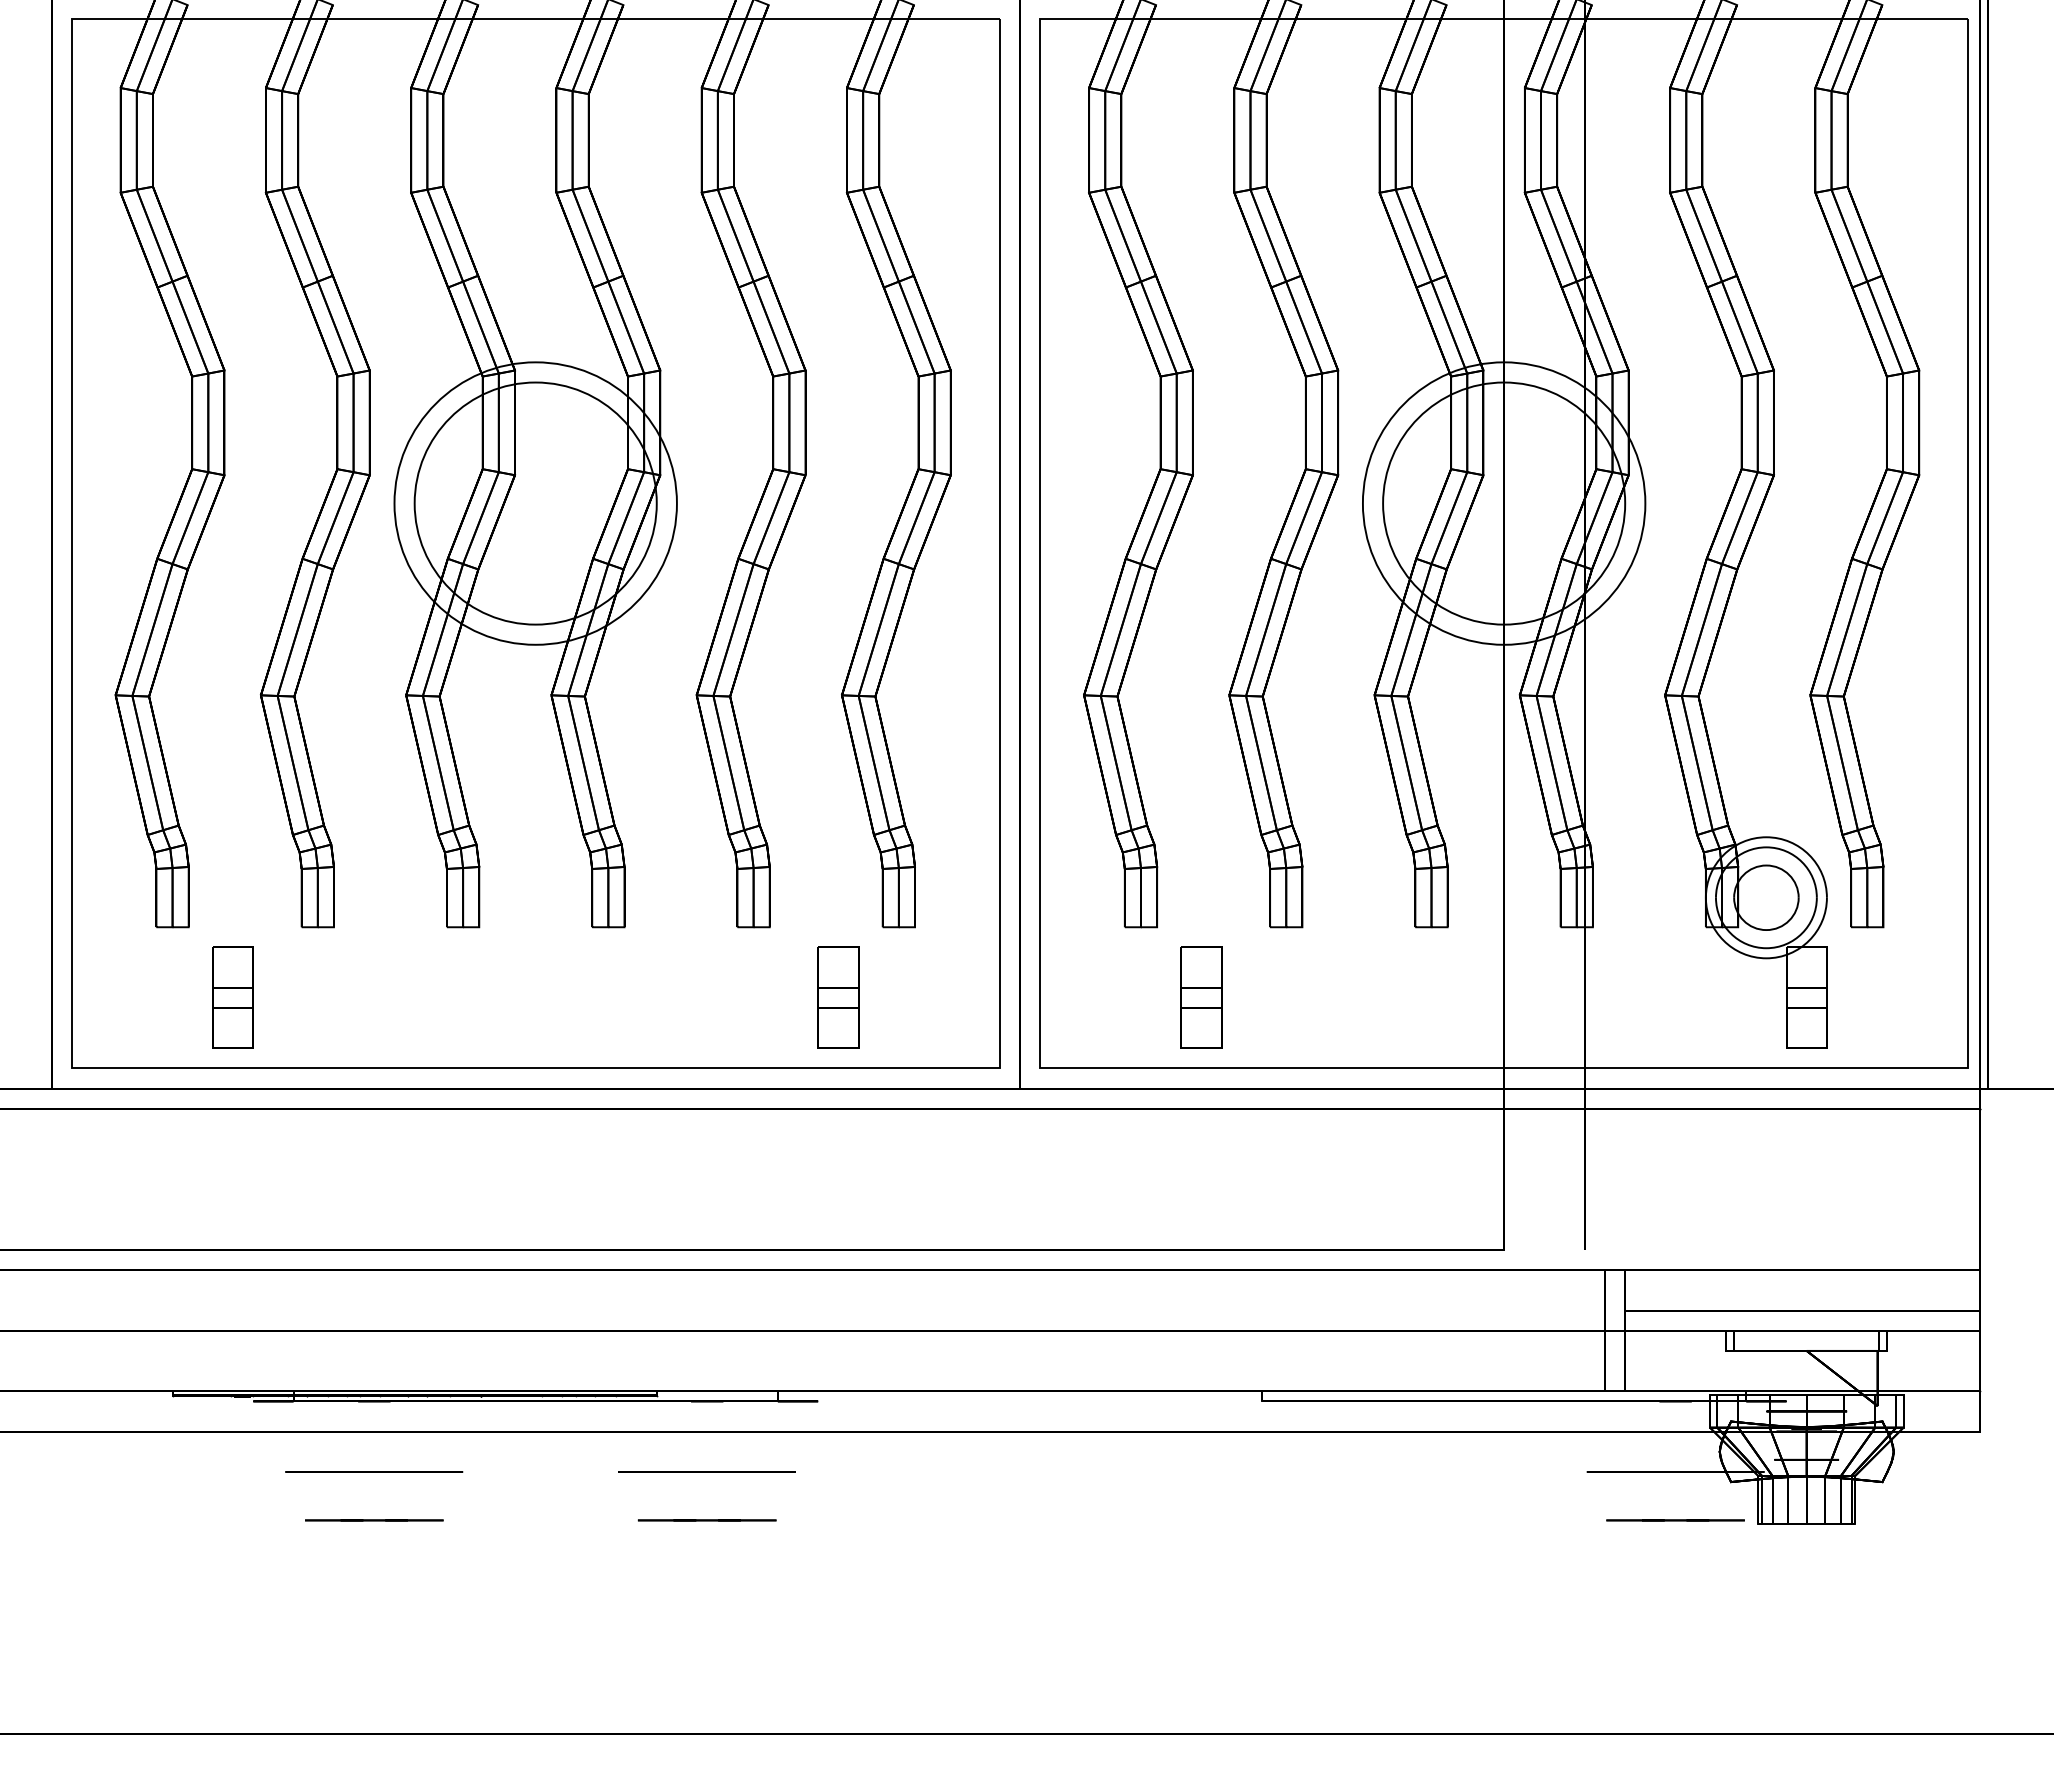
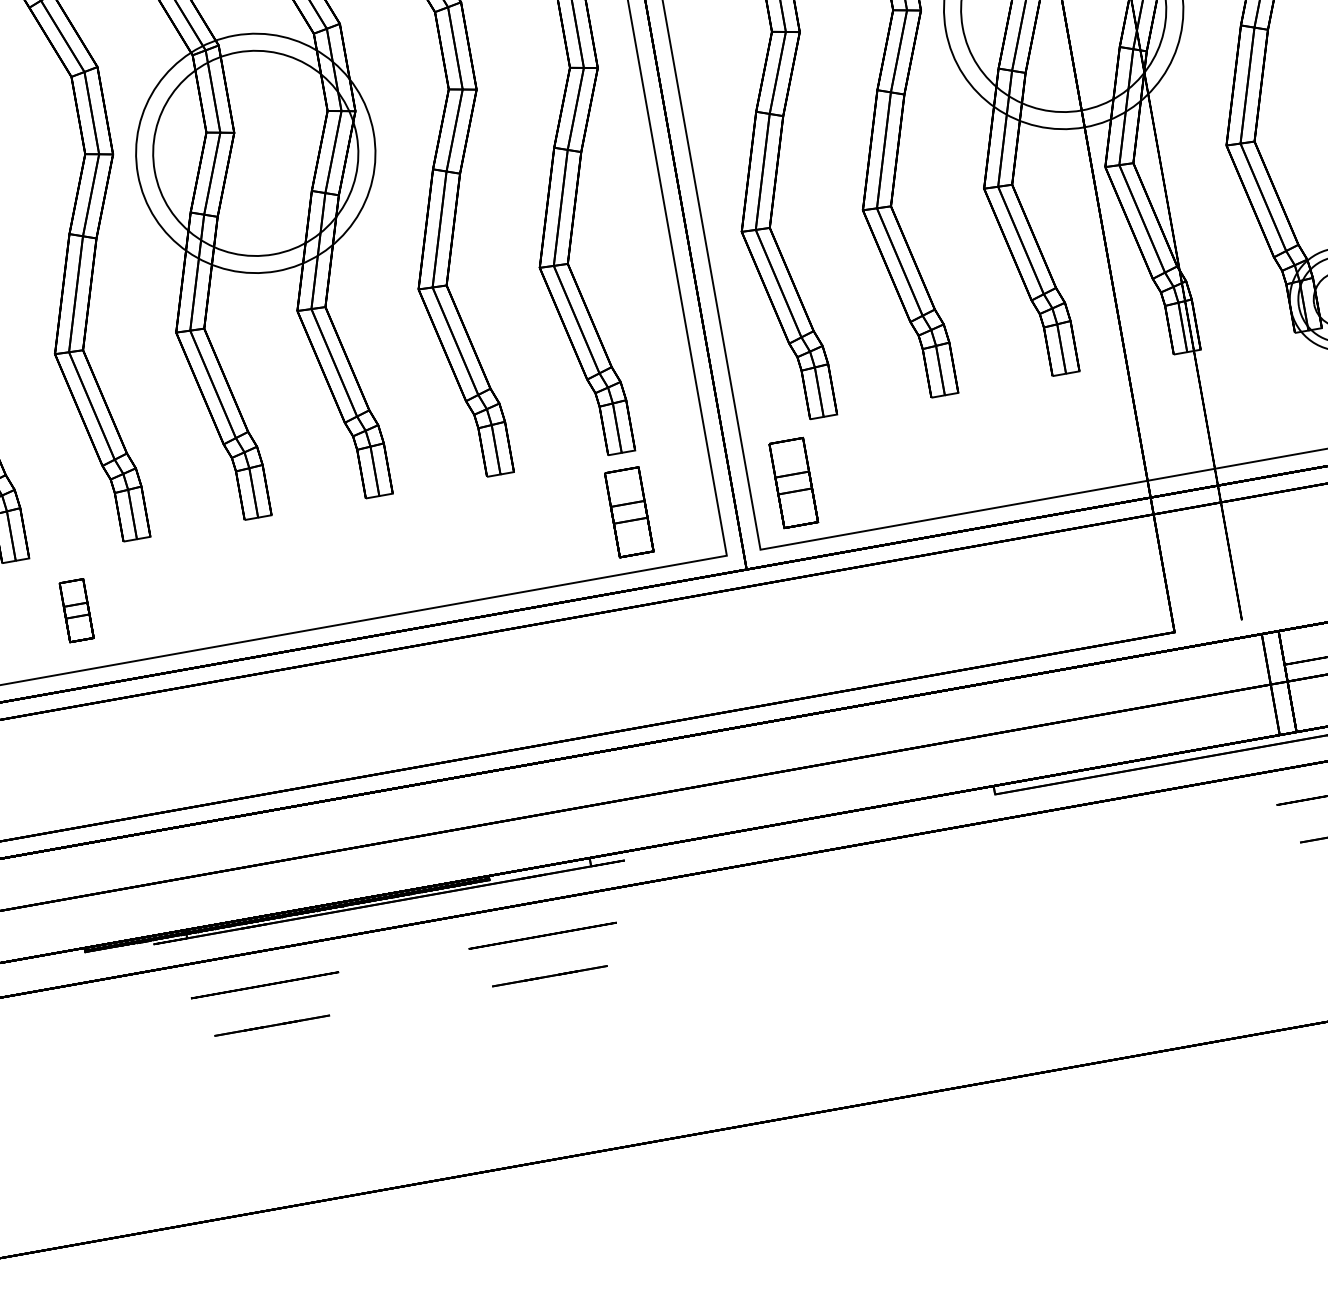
part: (232, 997) -> (76, 610), size x0.7
part: (838, 997) -> (629, 512), moved
part: (1201, 997) -> (793, 482), moved

